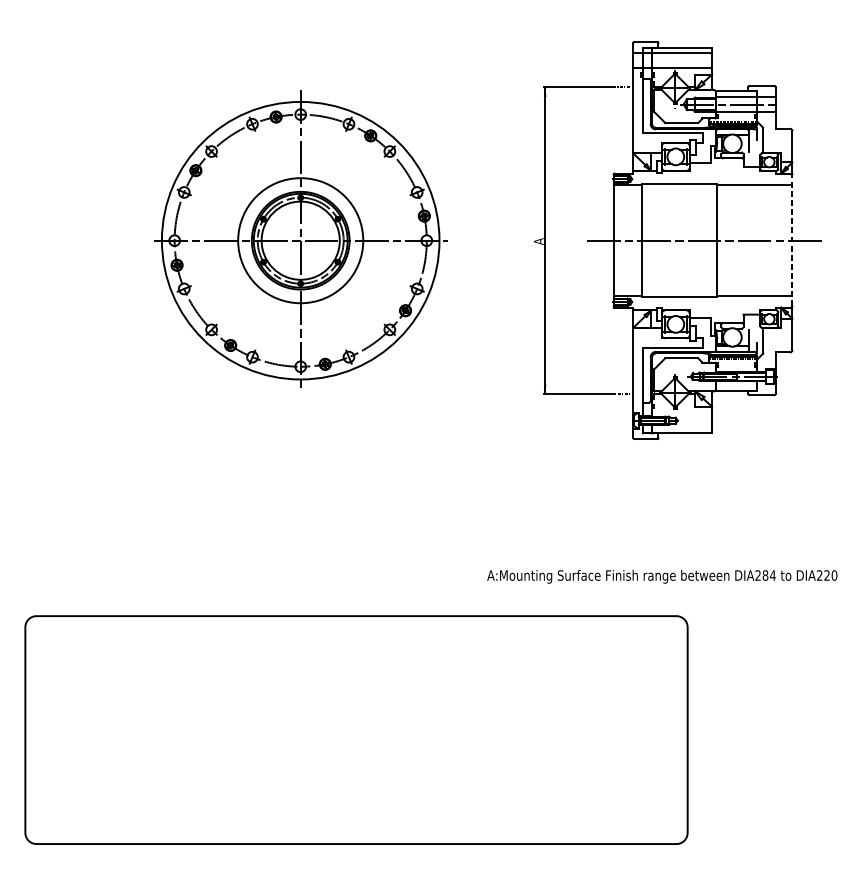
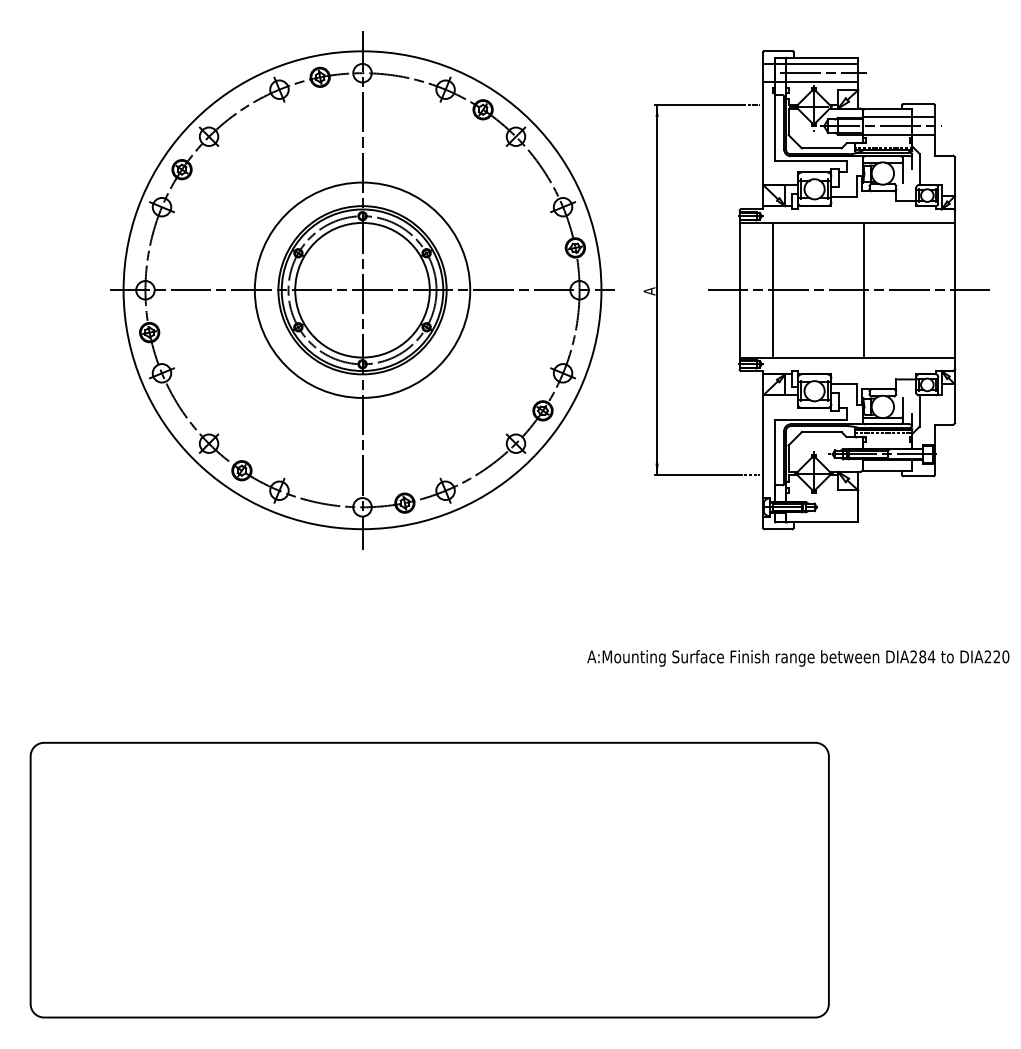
line: (683, 60) -> (823, 73), added
part: (300, 240) -> (362, 290), size x1.43
line: (792, 240) -> (955, 289), dashed -> solid
text: (662, 576) -> (798, 658), moved

